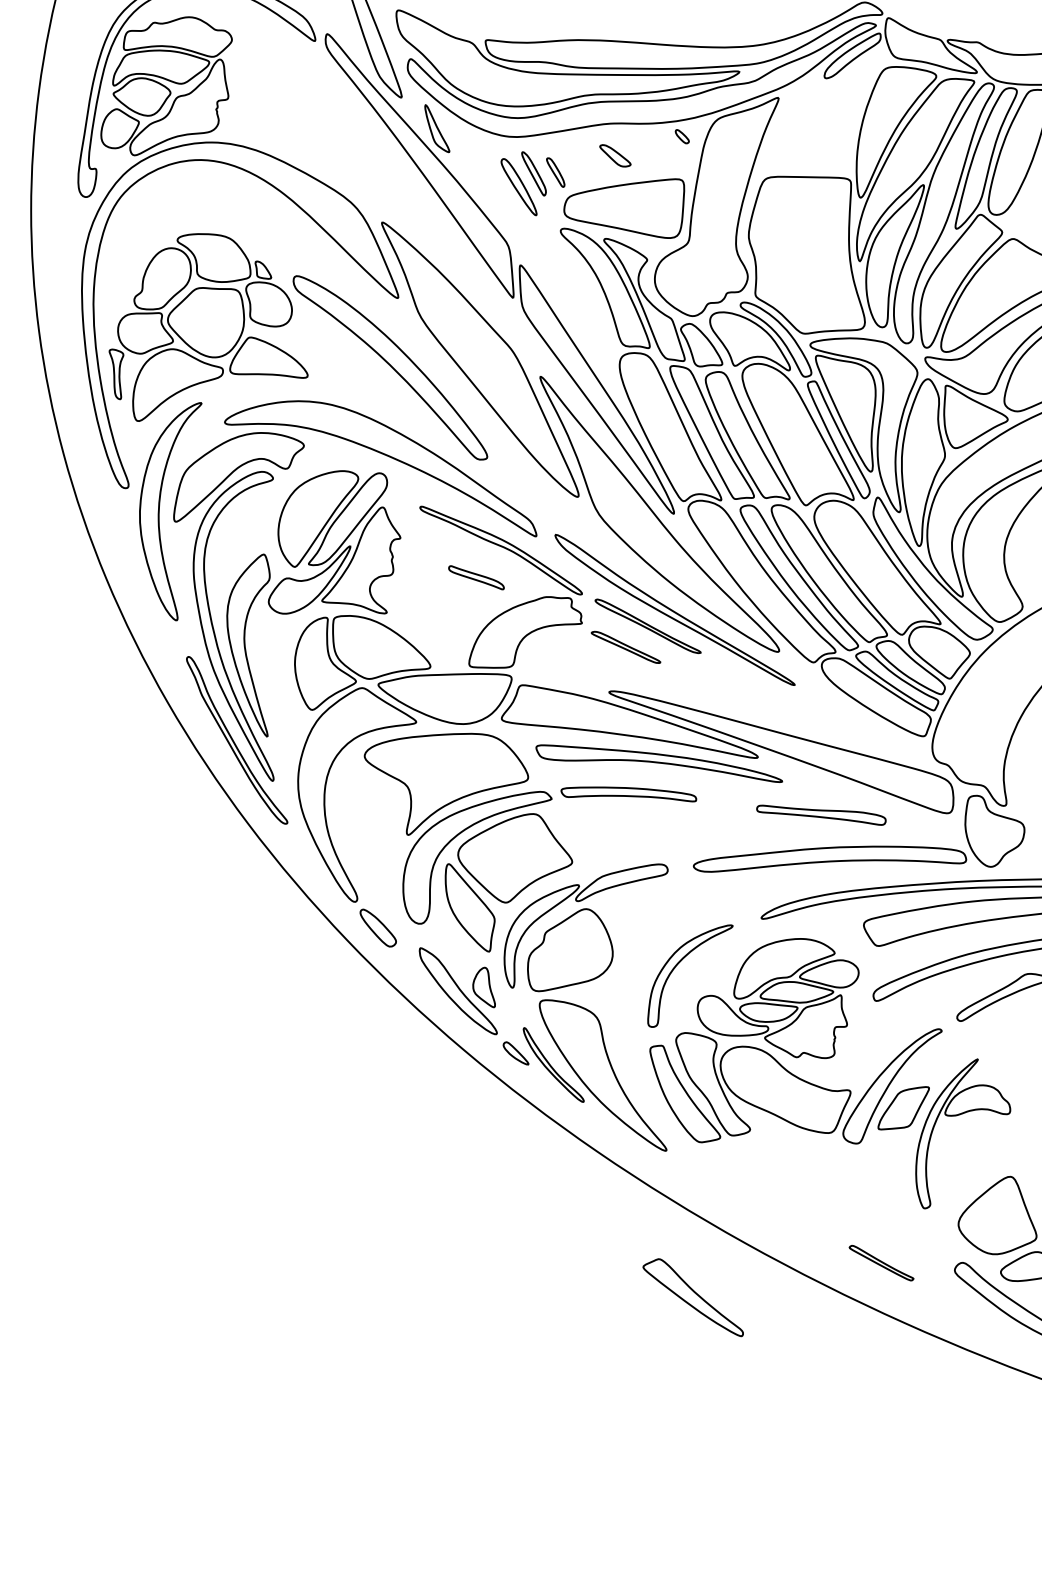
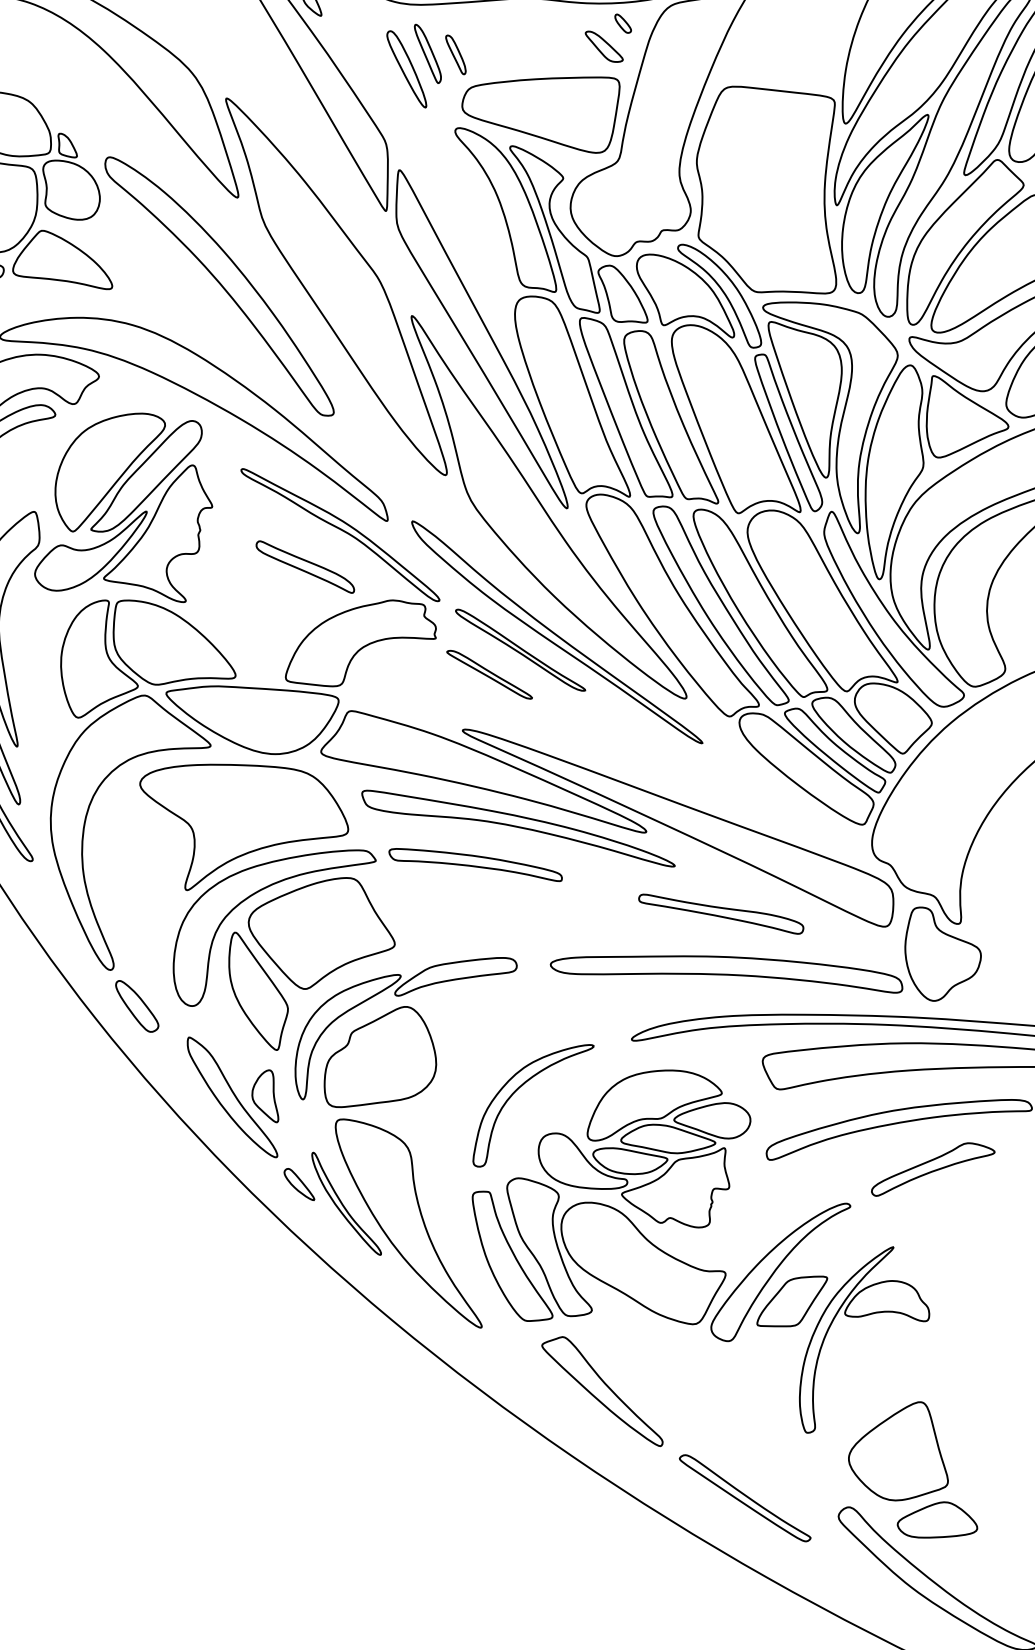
part: (615, 155) -> (604, 46), moved
part: (476, 577) -> (305, 566), size x1.43
part: (881, 1262) -> (745, 1497), size x1.67
part: (692, 1297) -> (601, 1390), moved

